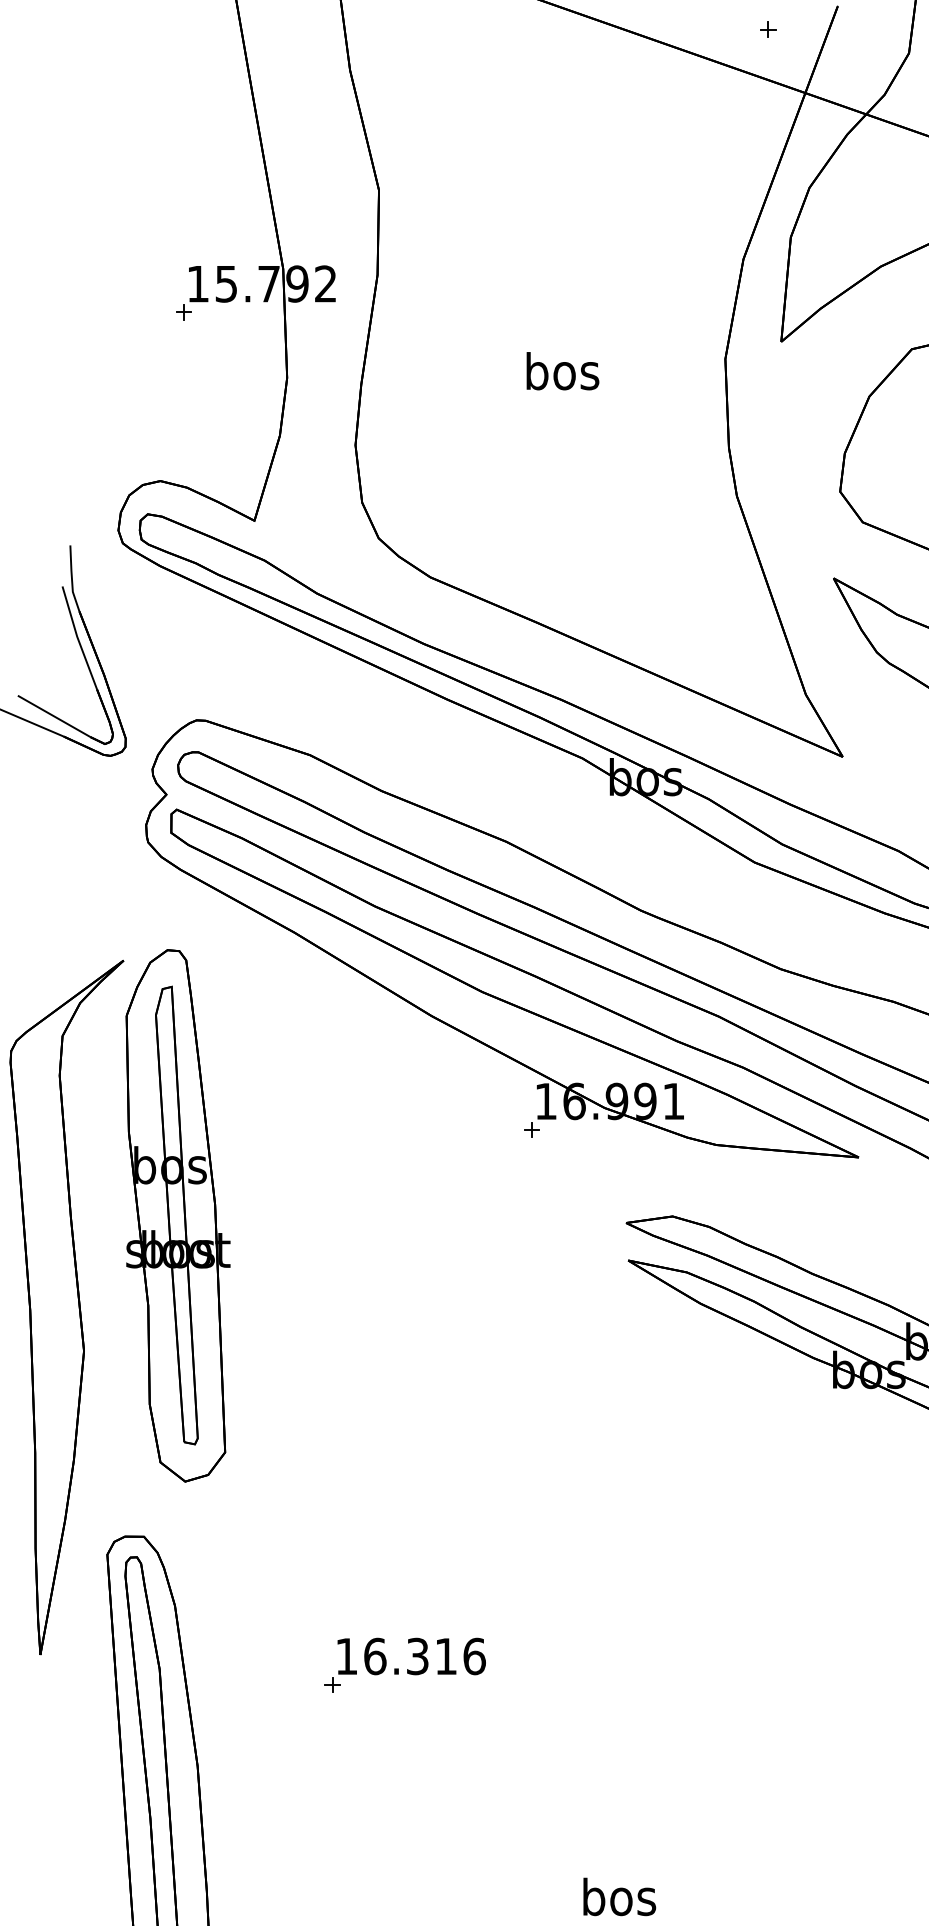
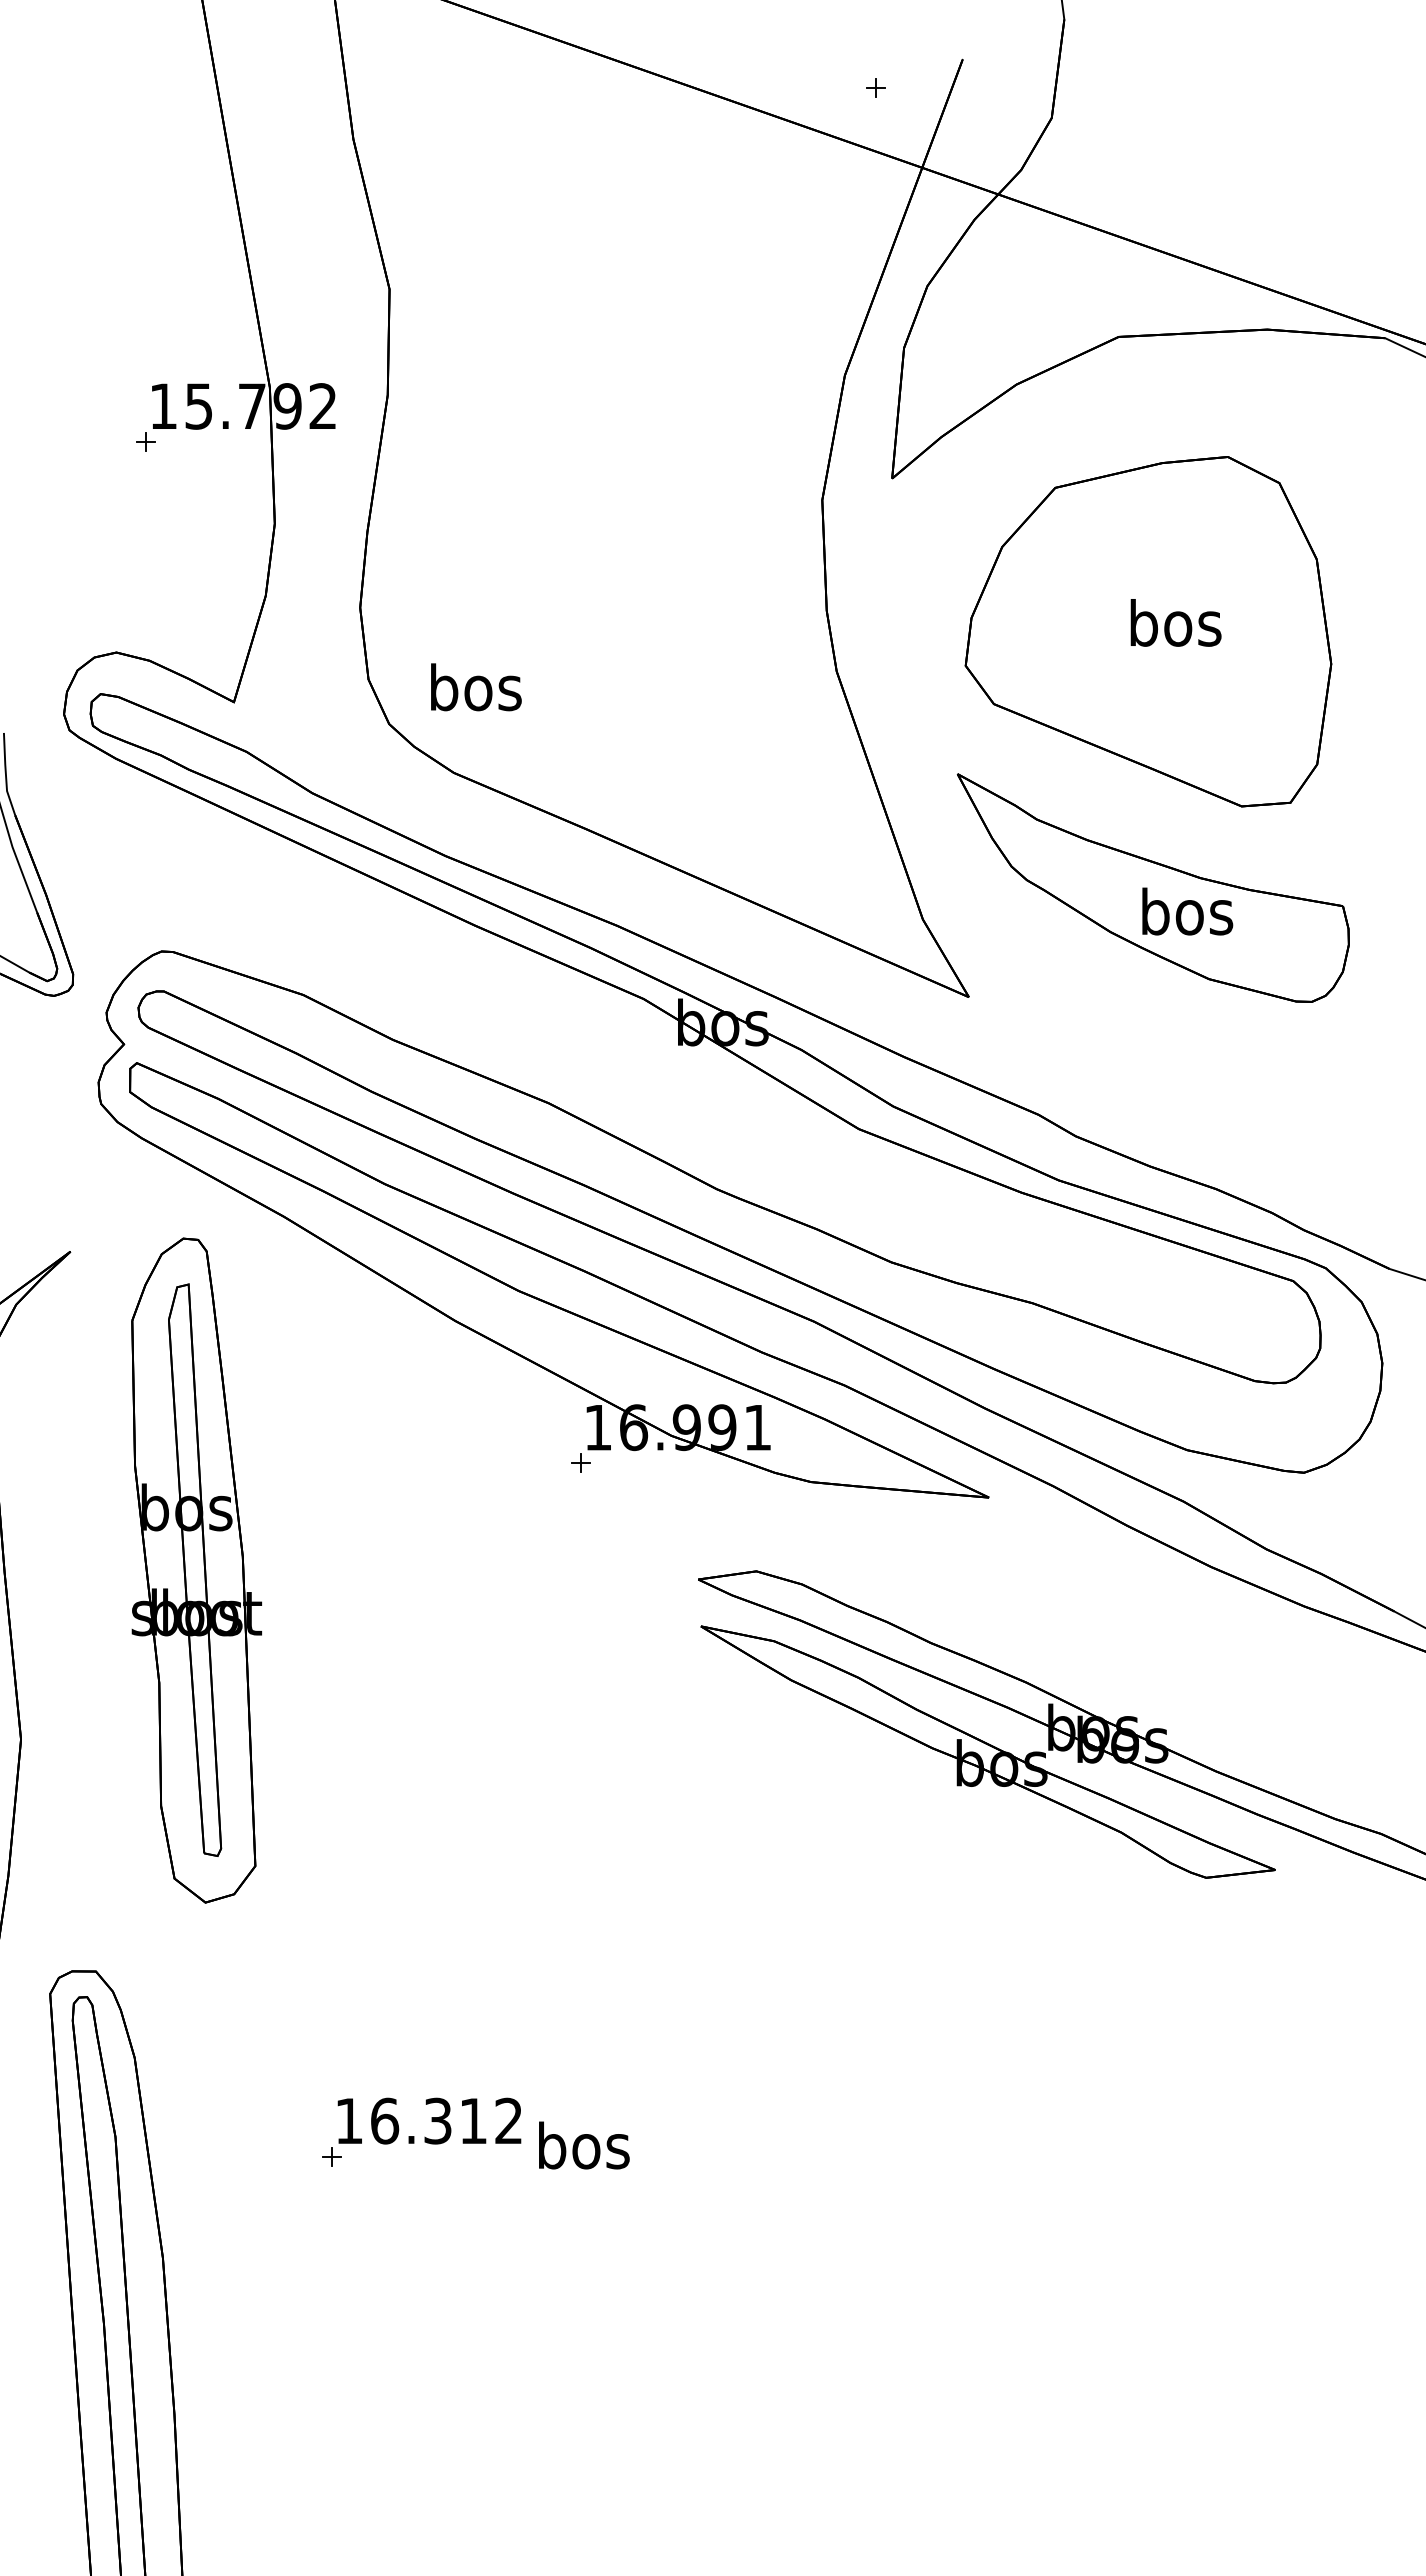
text: (563, 371) -> (476, 687), moved
part: (178, 1215) -> (196, 1570), moved
text: (475, 1656) -> (509, 2120), 16.316 -> 16.312
text: (619, 1896) -> (584, 2145), moved

